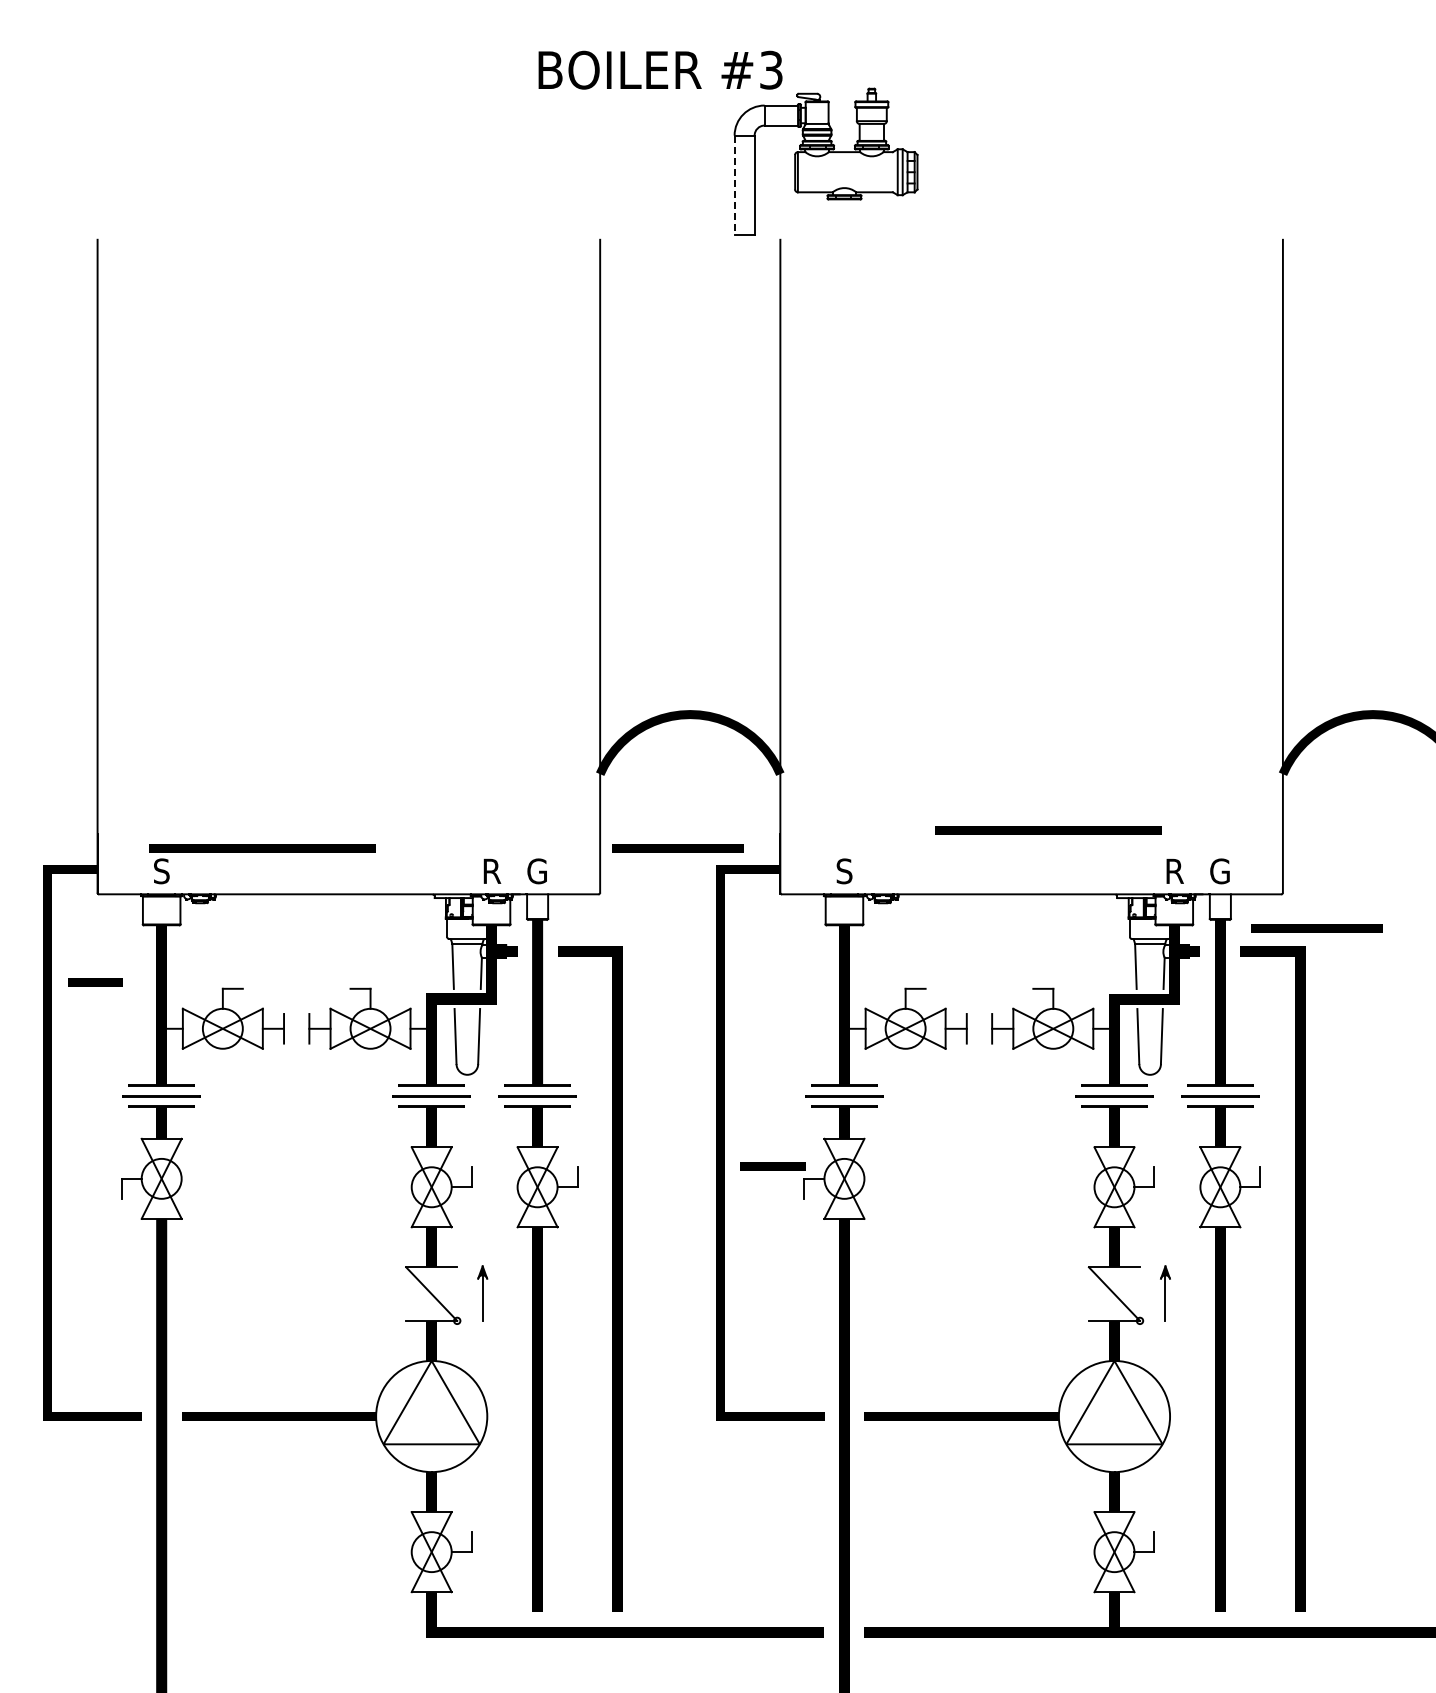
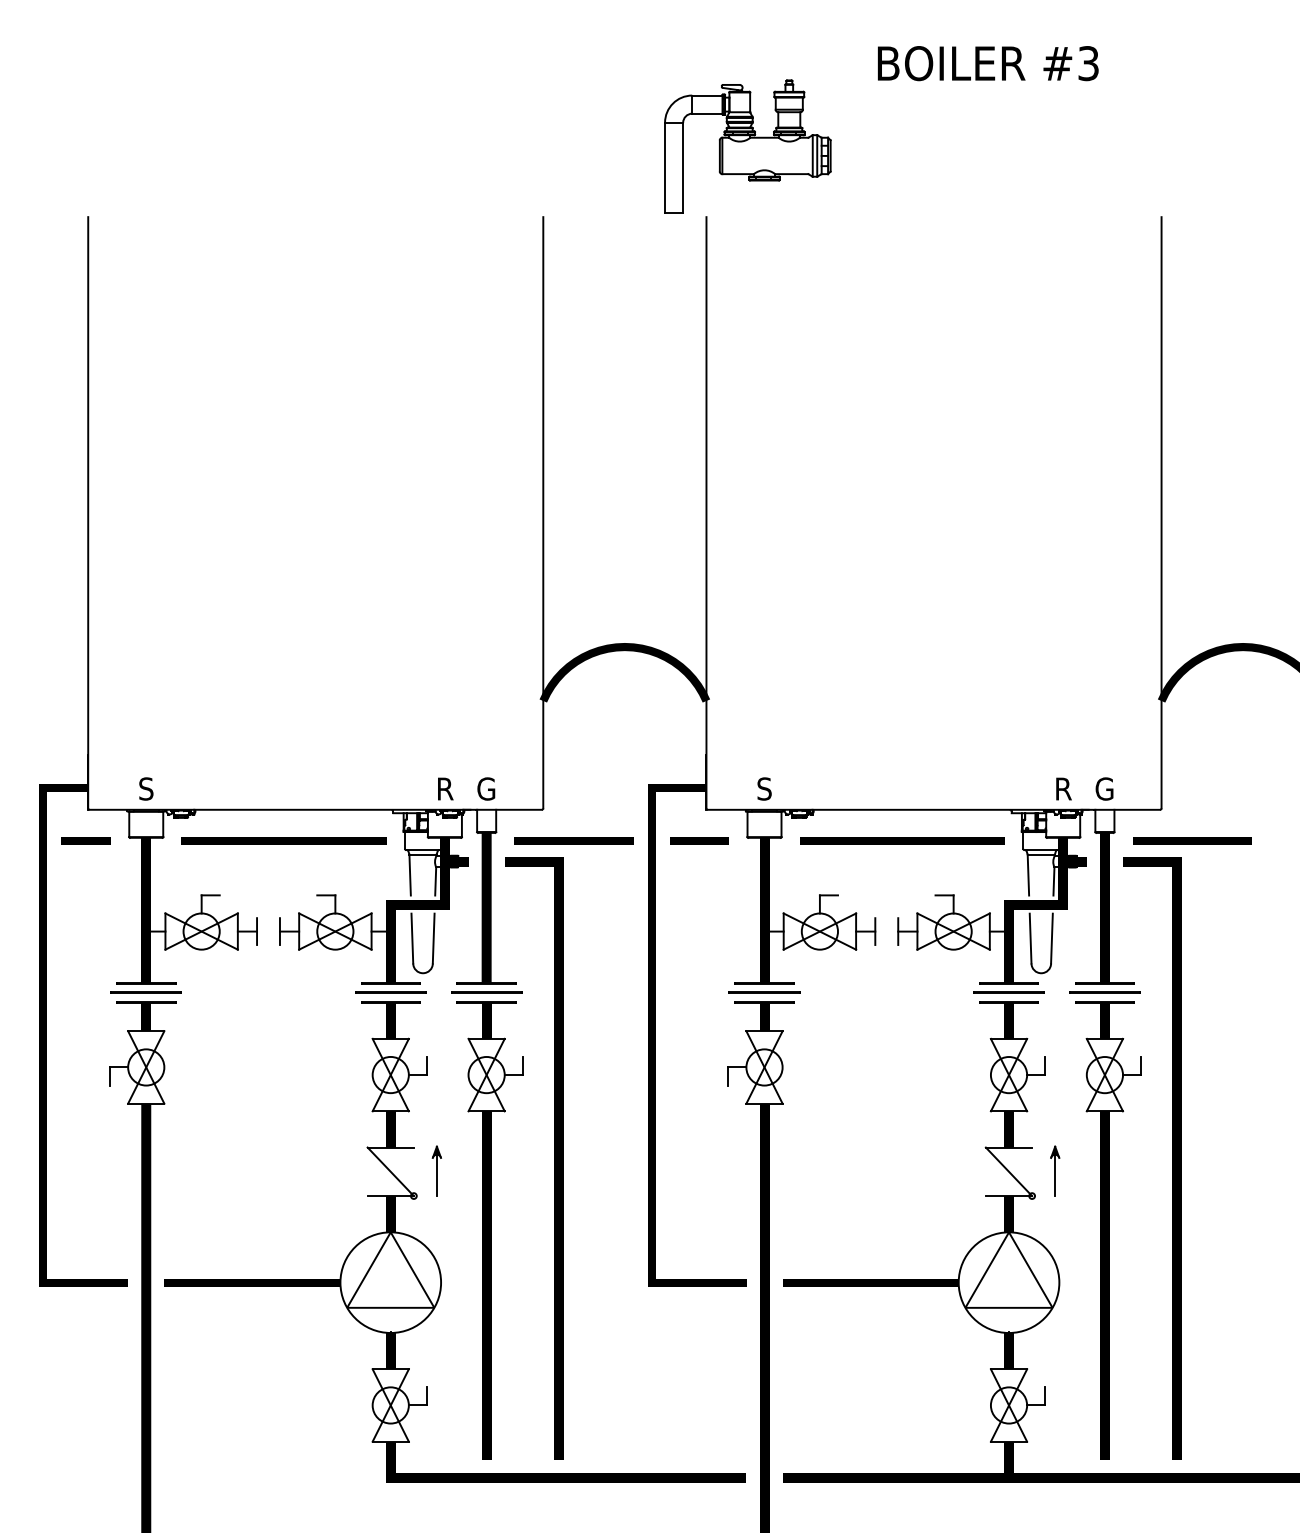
text: (660, 69) -> (988, 62), moved
line: (734, 185) -> (664, 167), dashed -> solid
line: (1048, 830) -> (902, 840), moved
line: (262, 848) -> (283, 840), moved
line: (677, 848) -> (573, 840), moved
line: (95, 982) -> (86, 840), moved
line: (772, 1166) -> (699, 840), moved

